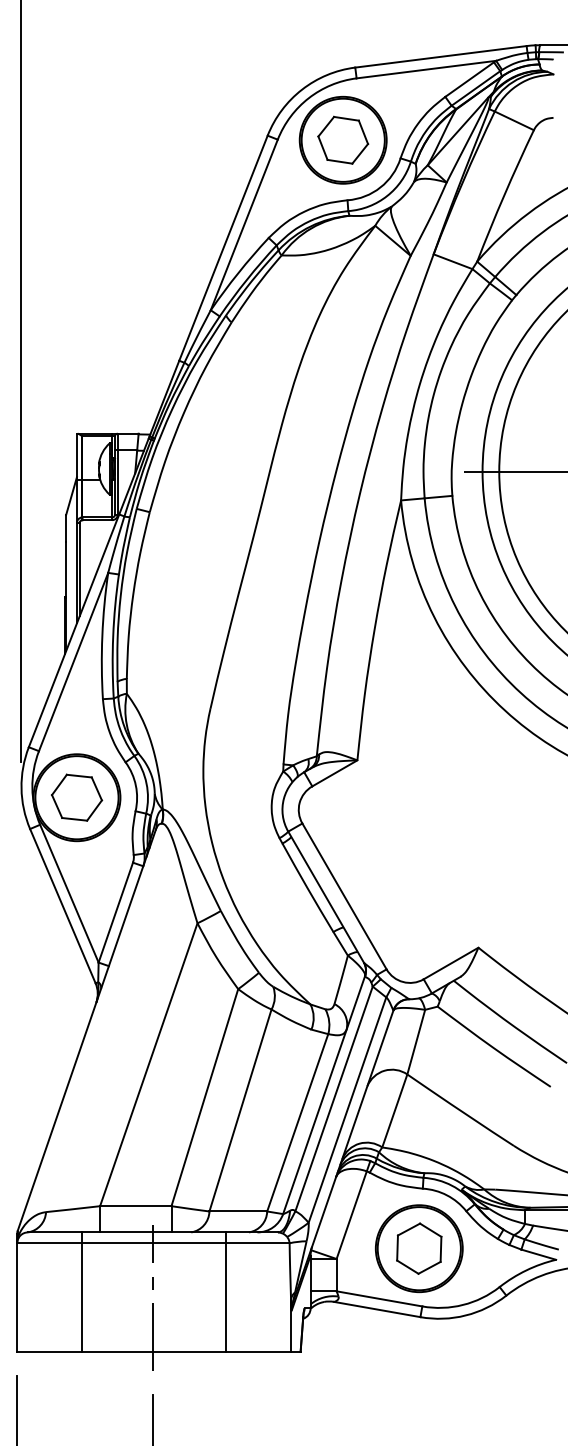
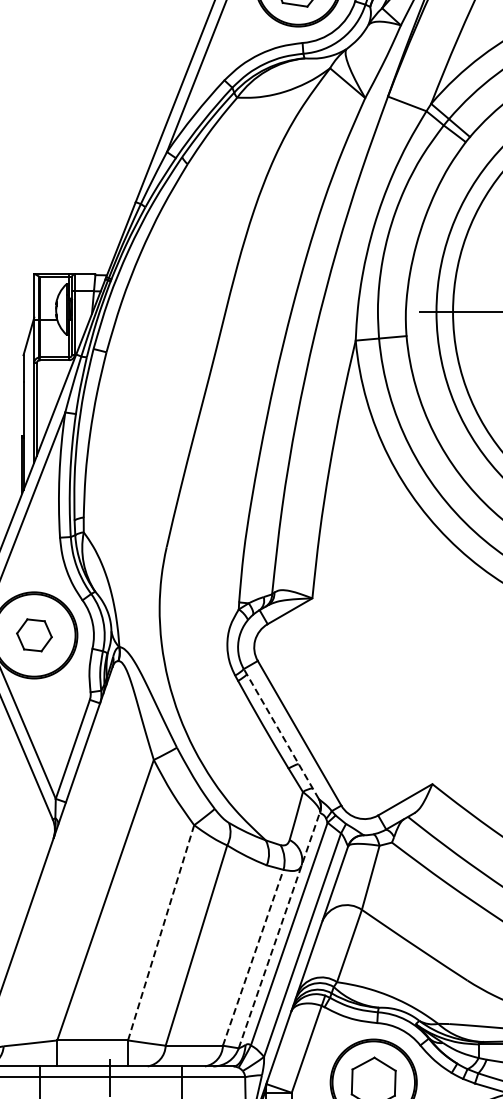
part: (77, 797) -> (34, 635), size x0.7
line: (326, 897) -> (281, 734), solid -> dashed
line: (324, 1095) -> (279, 930), solid -> dashed
line: (204, 1097) -> (160, 932), solid -> dashed
line: (297, 1122) -> (252, 957), solid -> dashed

